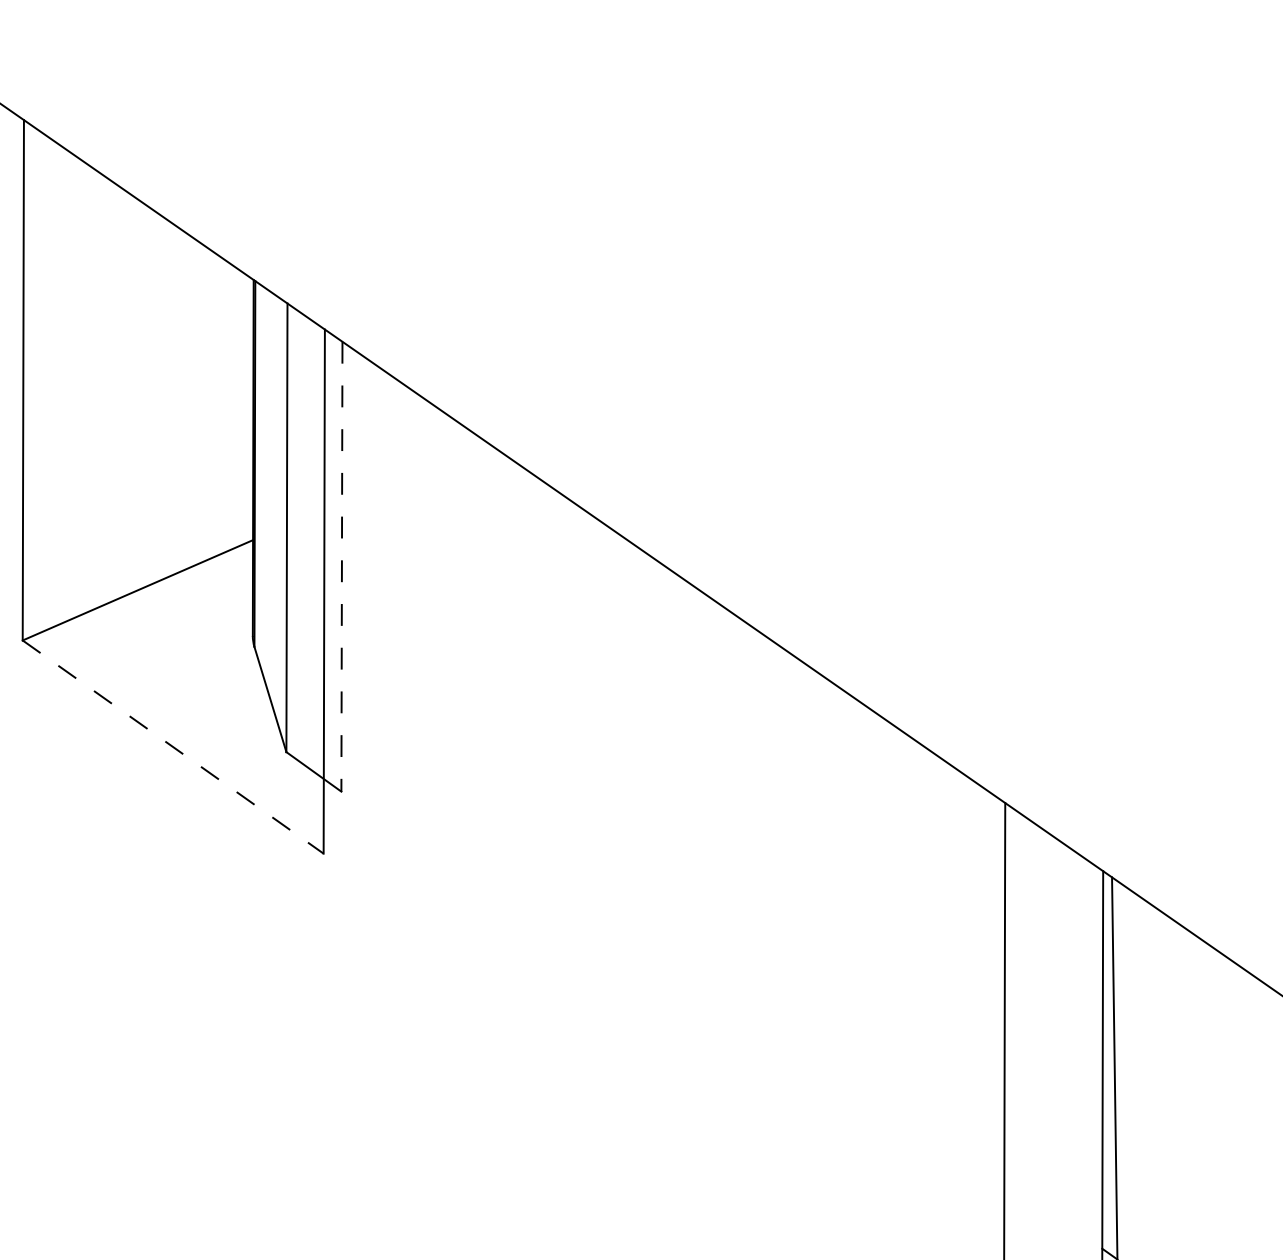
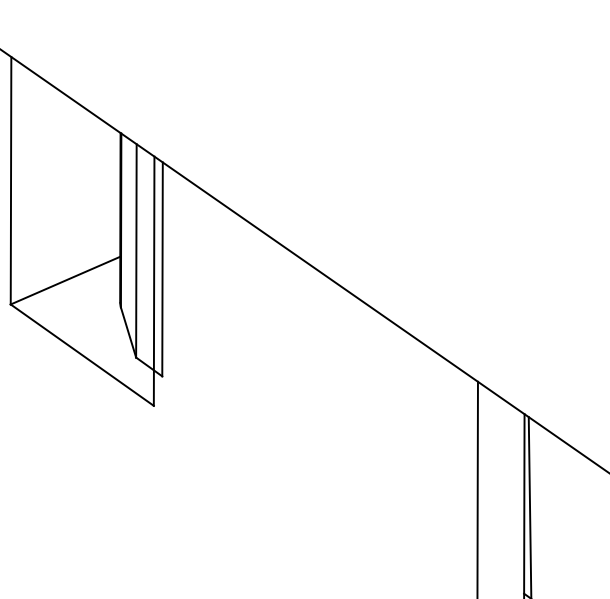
line: (341, 566) -> (162, 269), dashed -> solid
line: (173, 747) -> (82, 355), dashed -> solid

